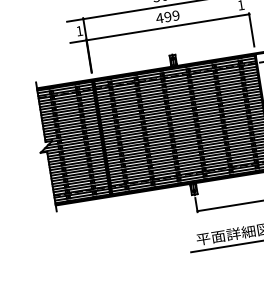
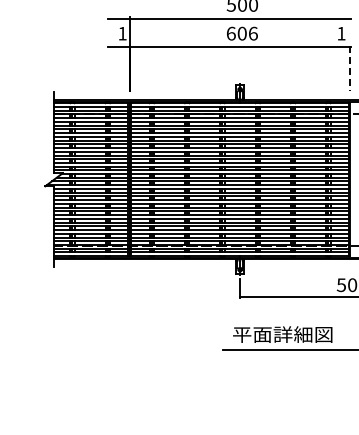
text: (167, 16) -> (241, 33), 499 -> 606
line: (252, 30) -> (350, 69), solid -> dashed

